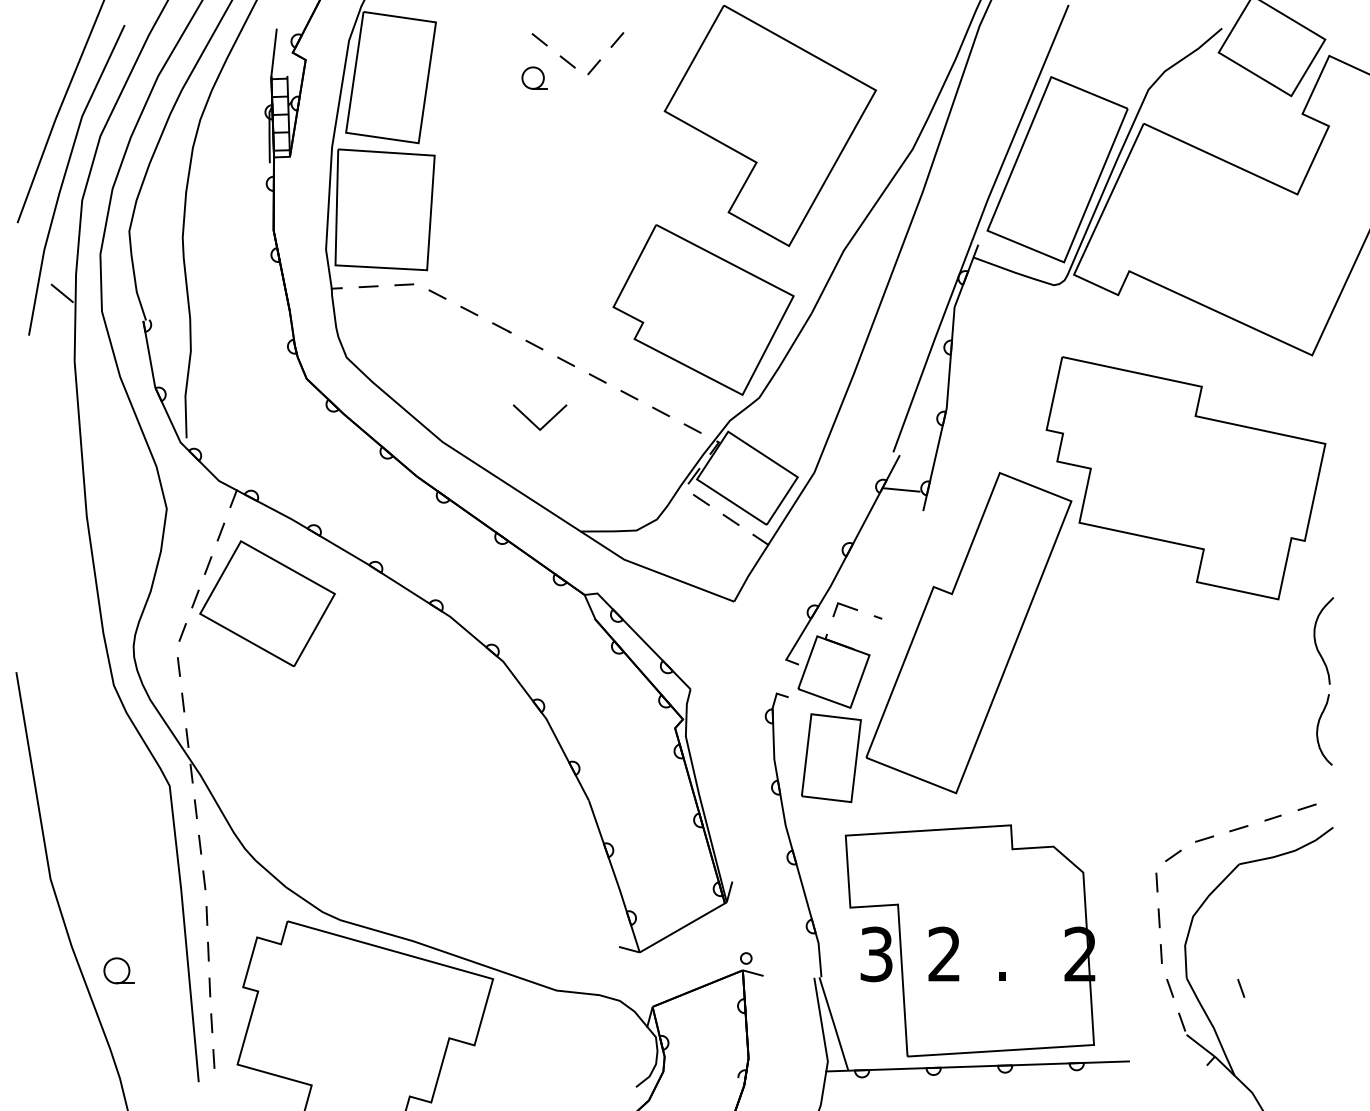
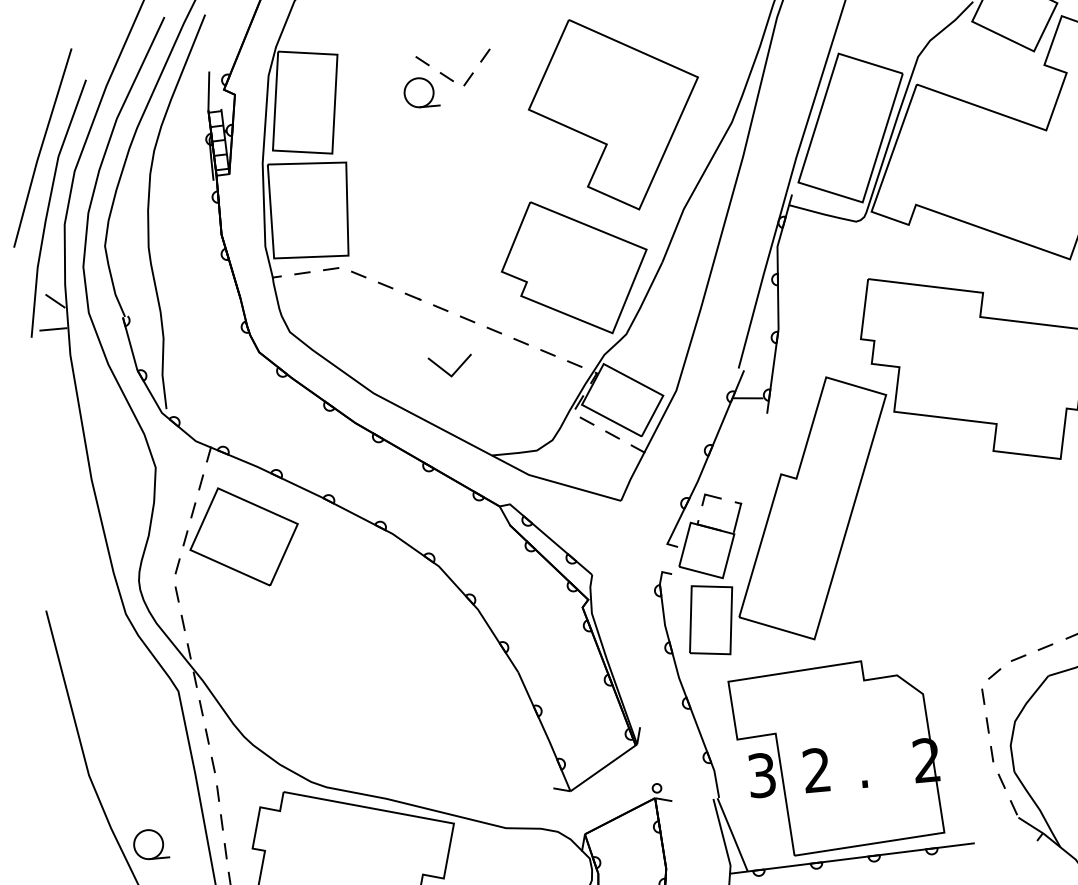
part: (534, 77) -> (421, 92), size x1.67
line: (56, 327) -> (53, 329), added
line: (875, 635) -> (737, 517), added
part: (118, 970) -> (150, 844), size x1.43
line: (1241, 988) -> (1059, 776), removed

